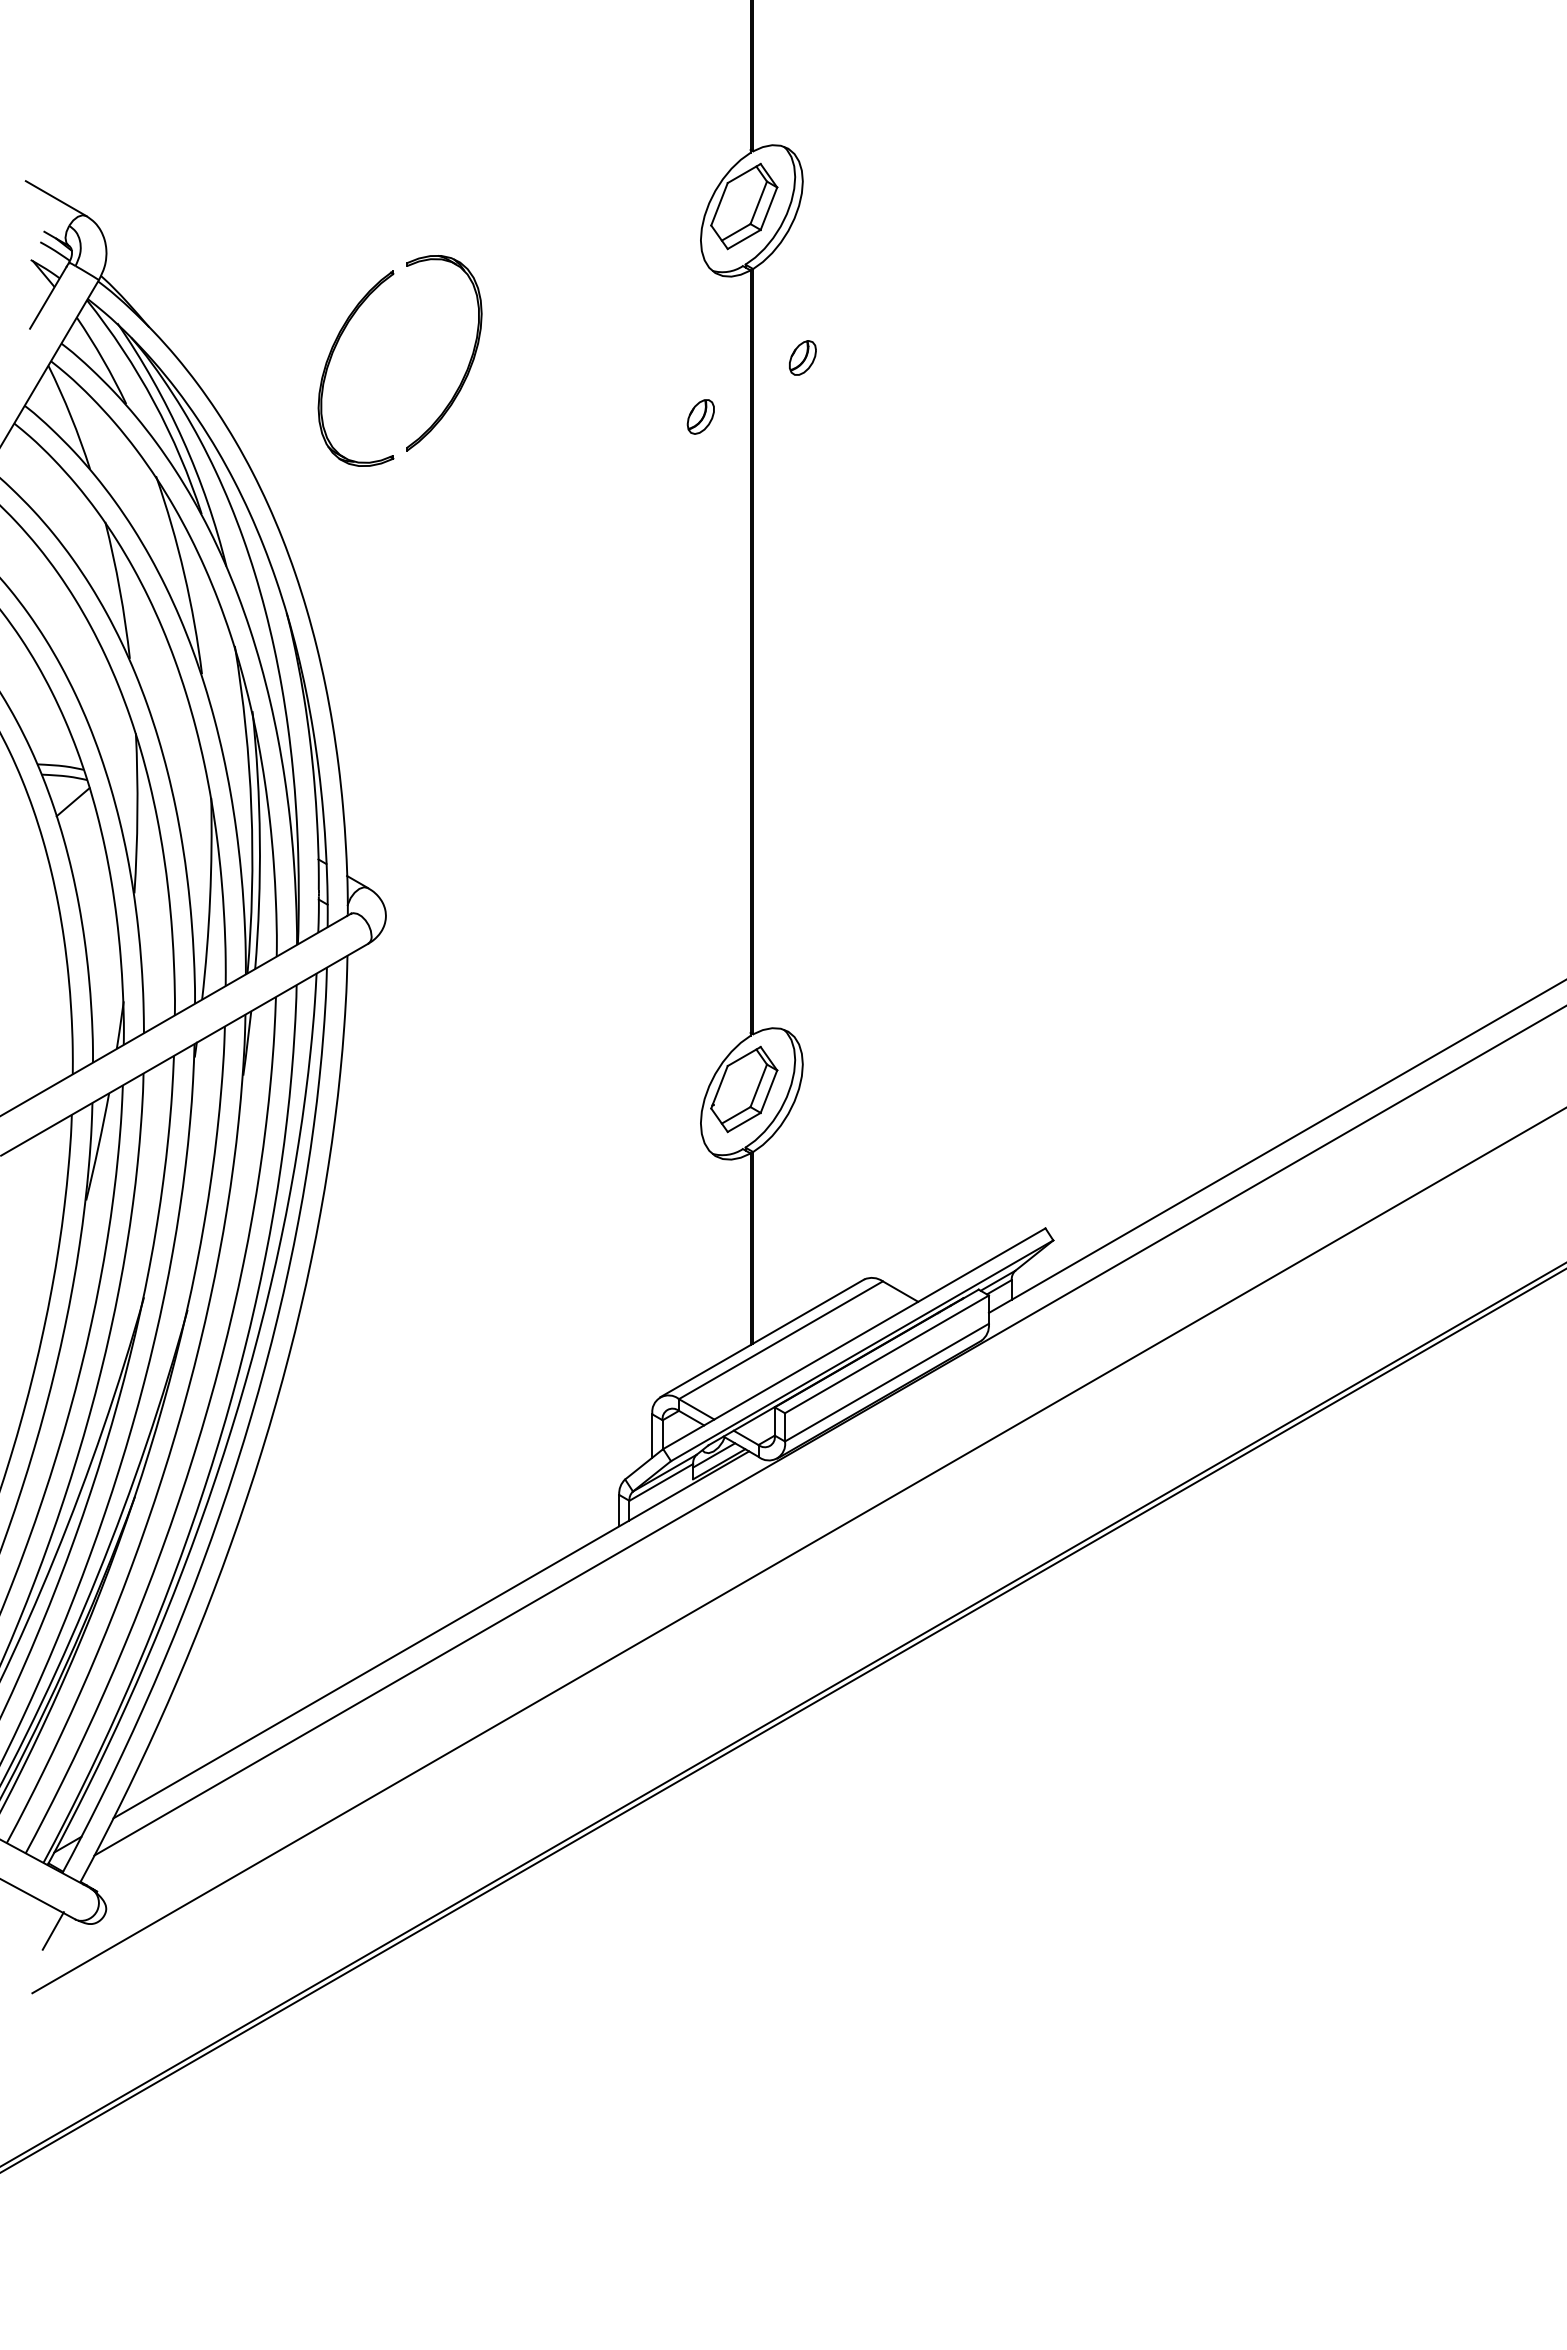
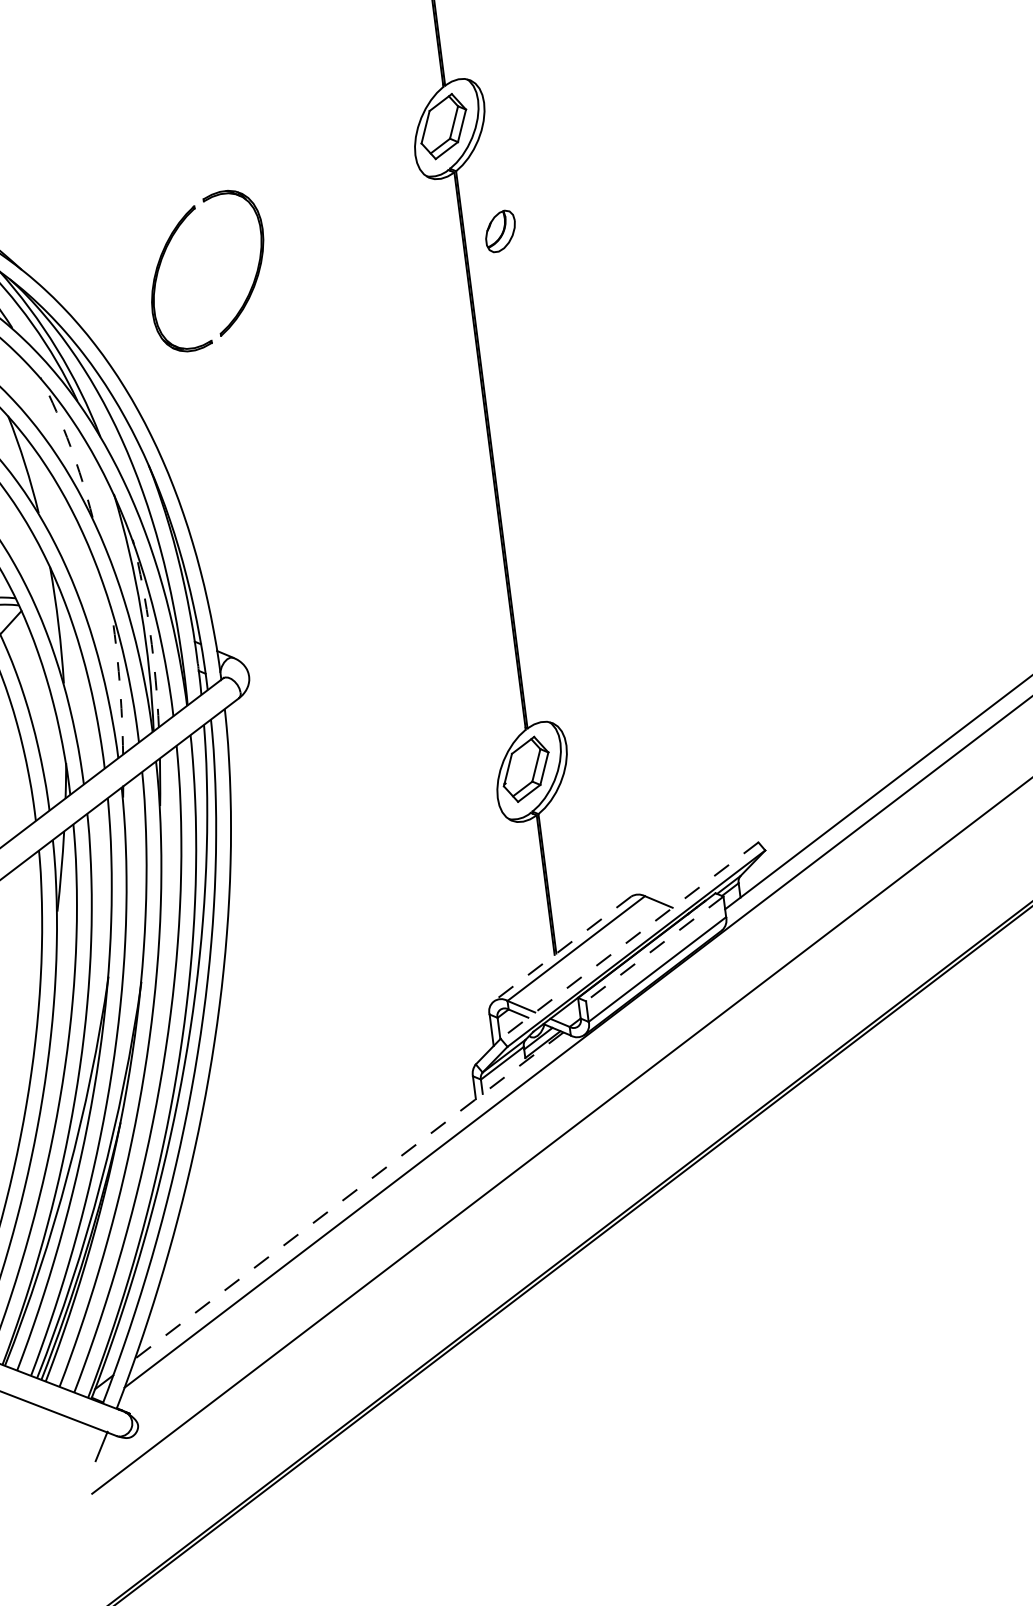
part: (802, 357) -> (500, 231), size x1.6
part: (700, 416) -> (431, 283), removed
arc: (184, 573) -> (70, 445), solid -> dashed
arc: (259, 840) -> (150, 633), solid -> dashed
arc: (210, 898) -> (119, 680), solid -> dashed
line: (762, 1338) -> (562, 949), solid -> dashed
line: (854, 1338) -> (629, 940), solid -> dashed
line: (886, 1354) -> (654, 949), solid -> dashed
line: (431, 1634) -> (349, 1195), solid -> dashed

